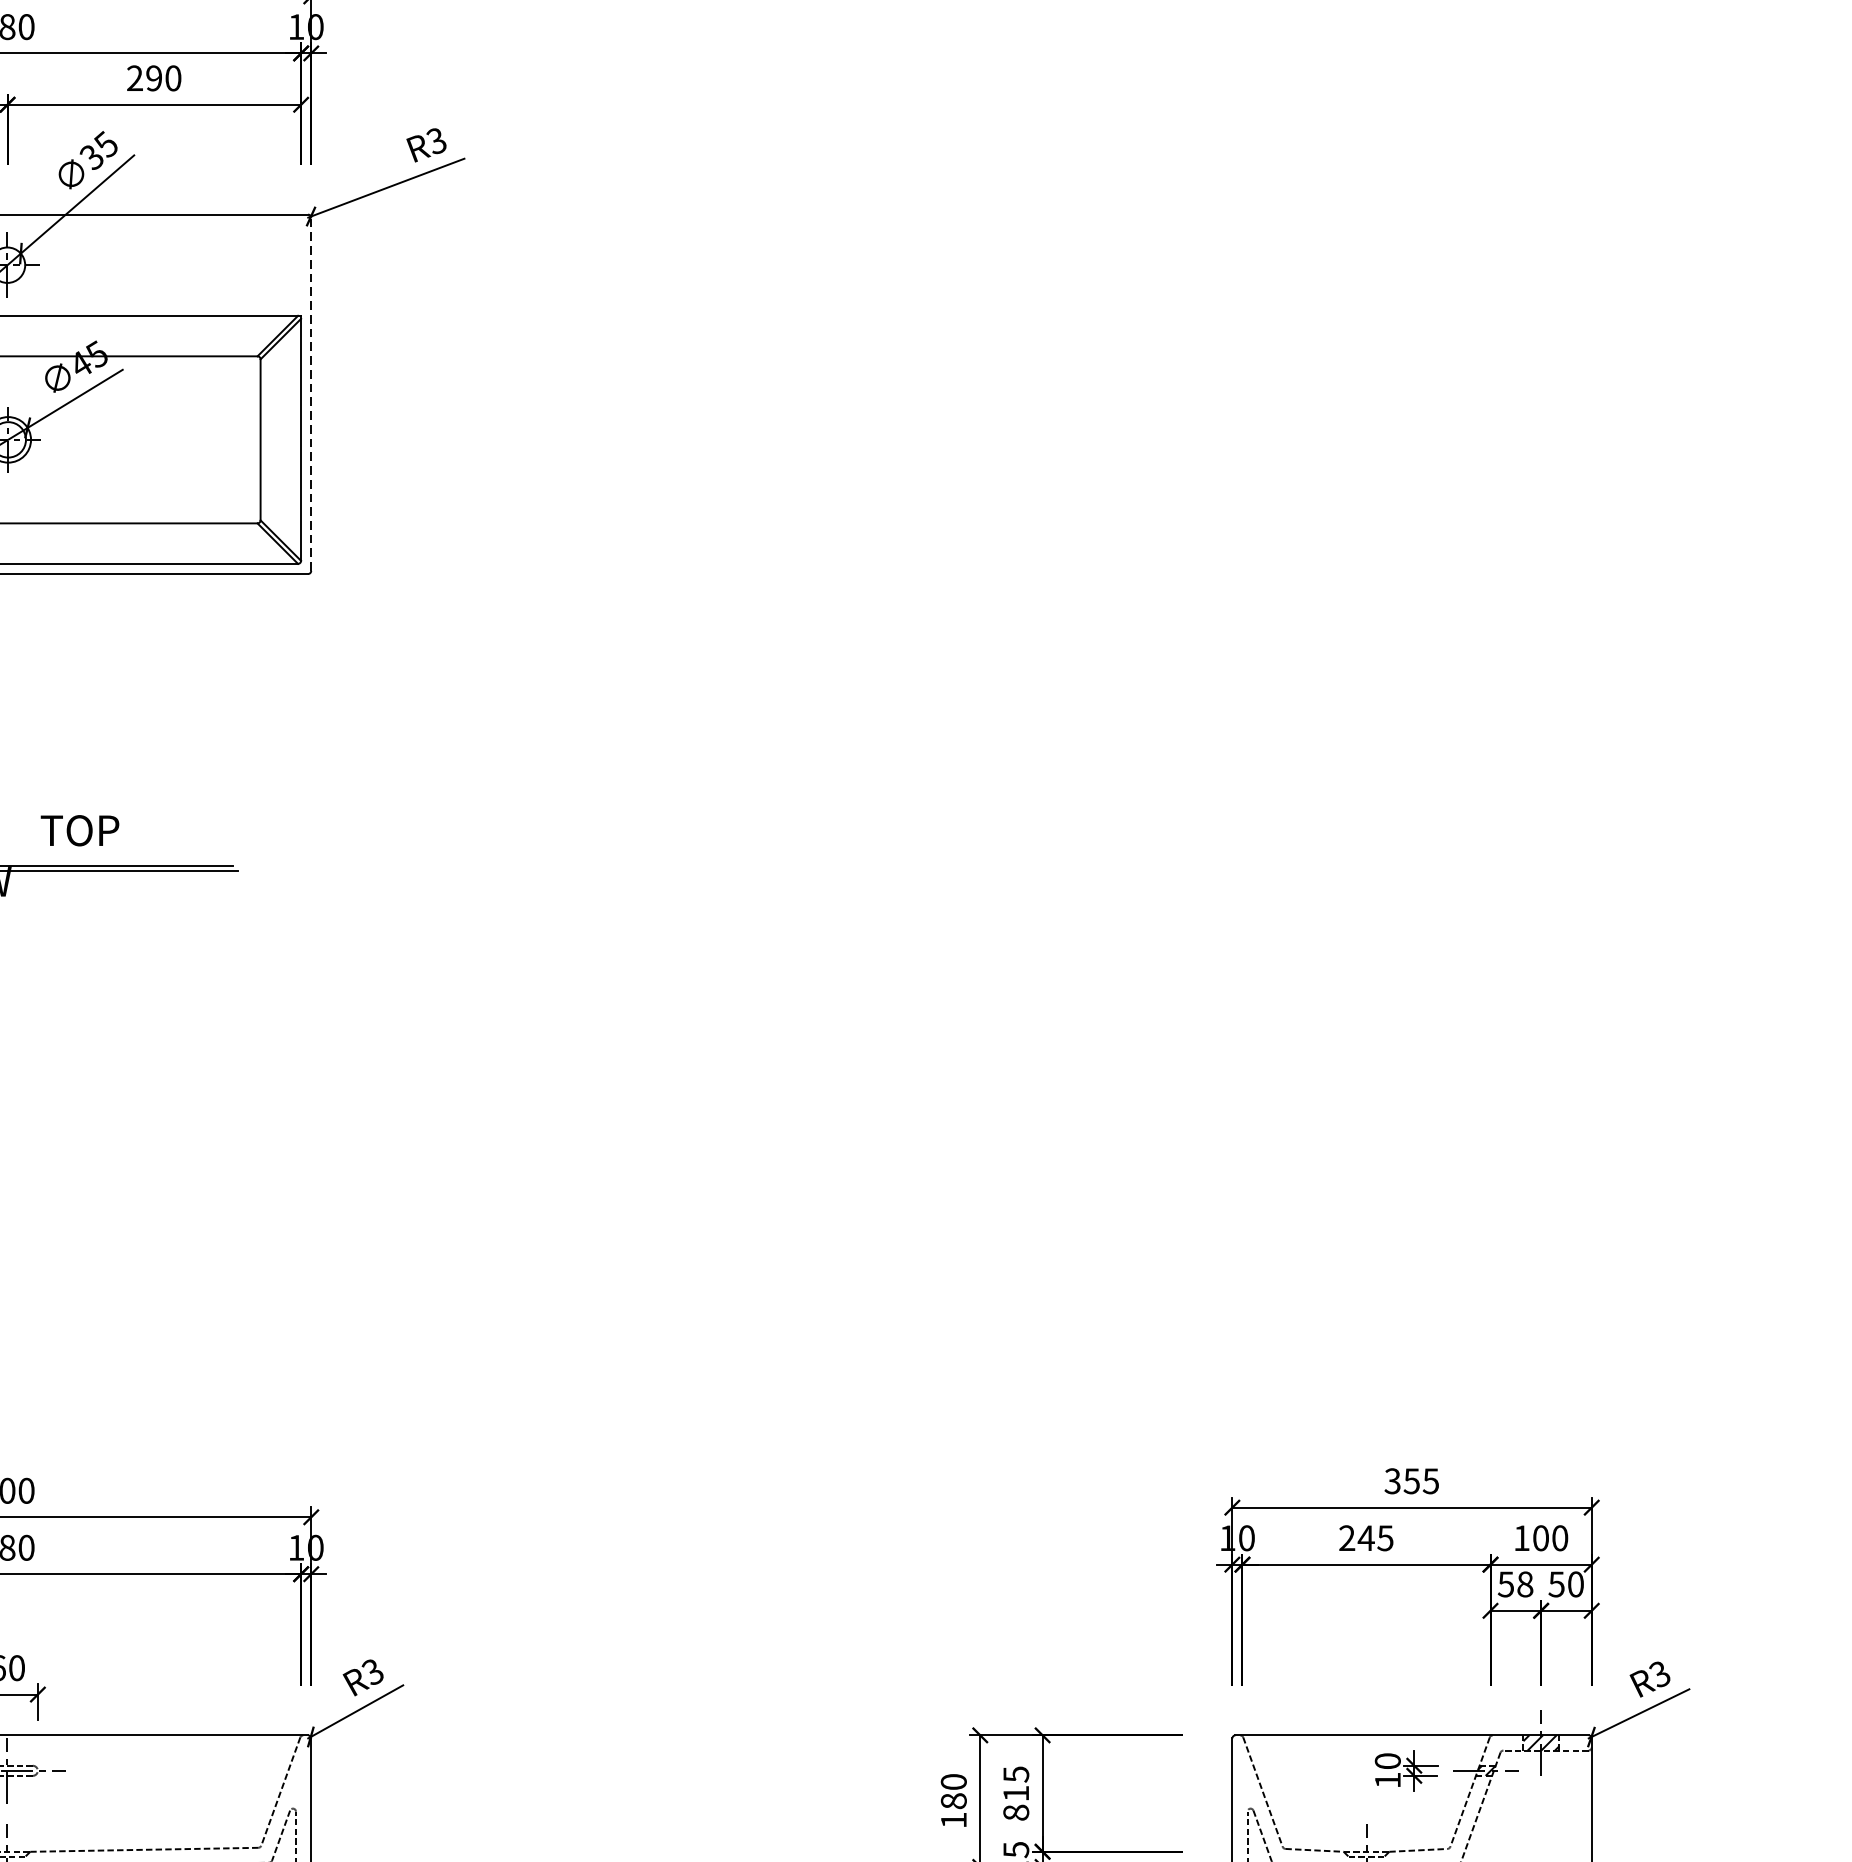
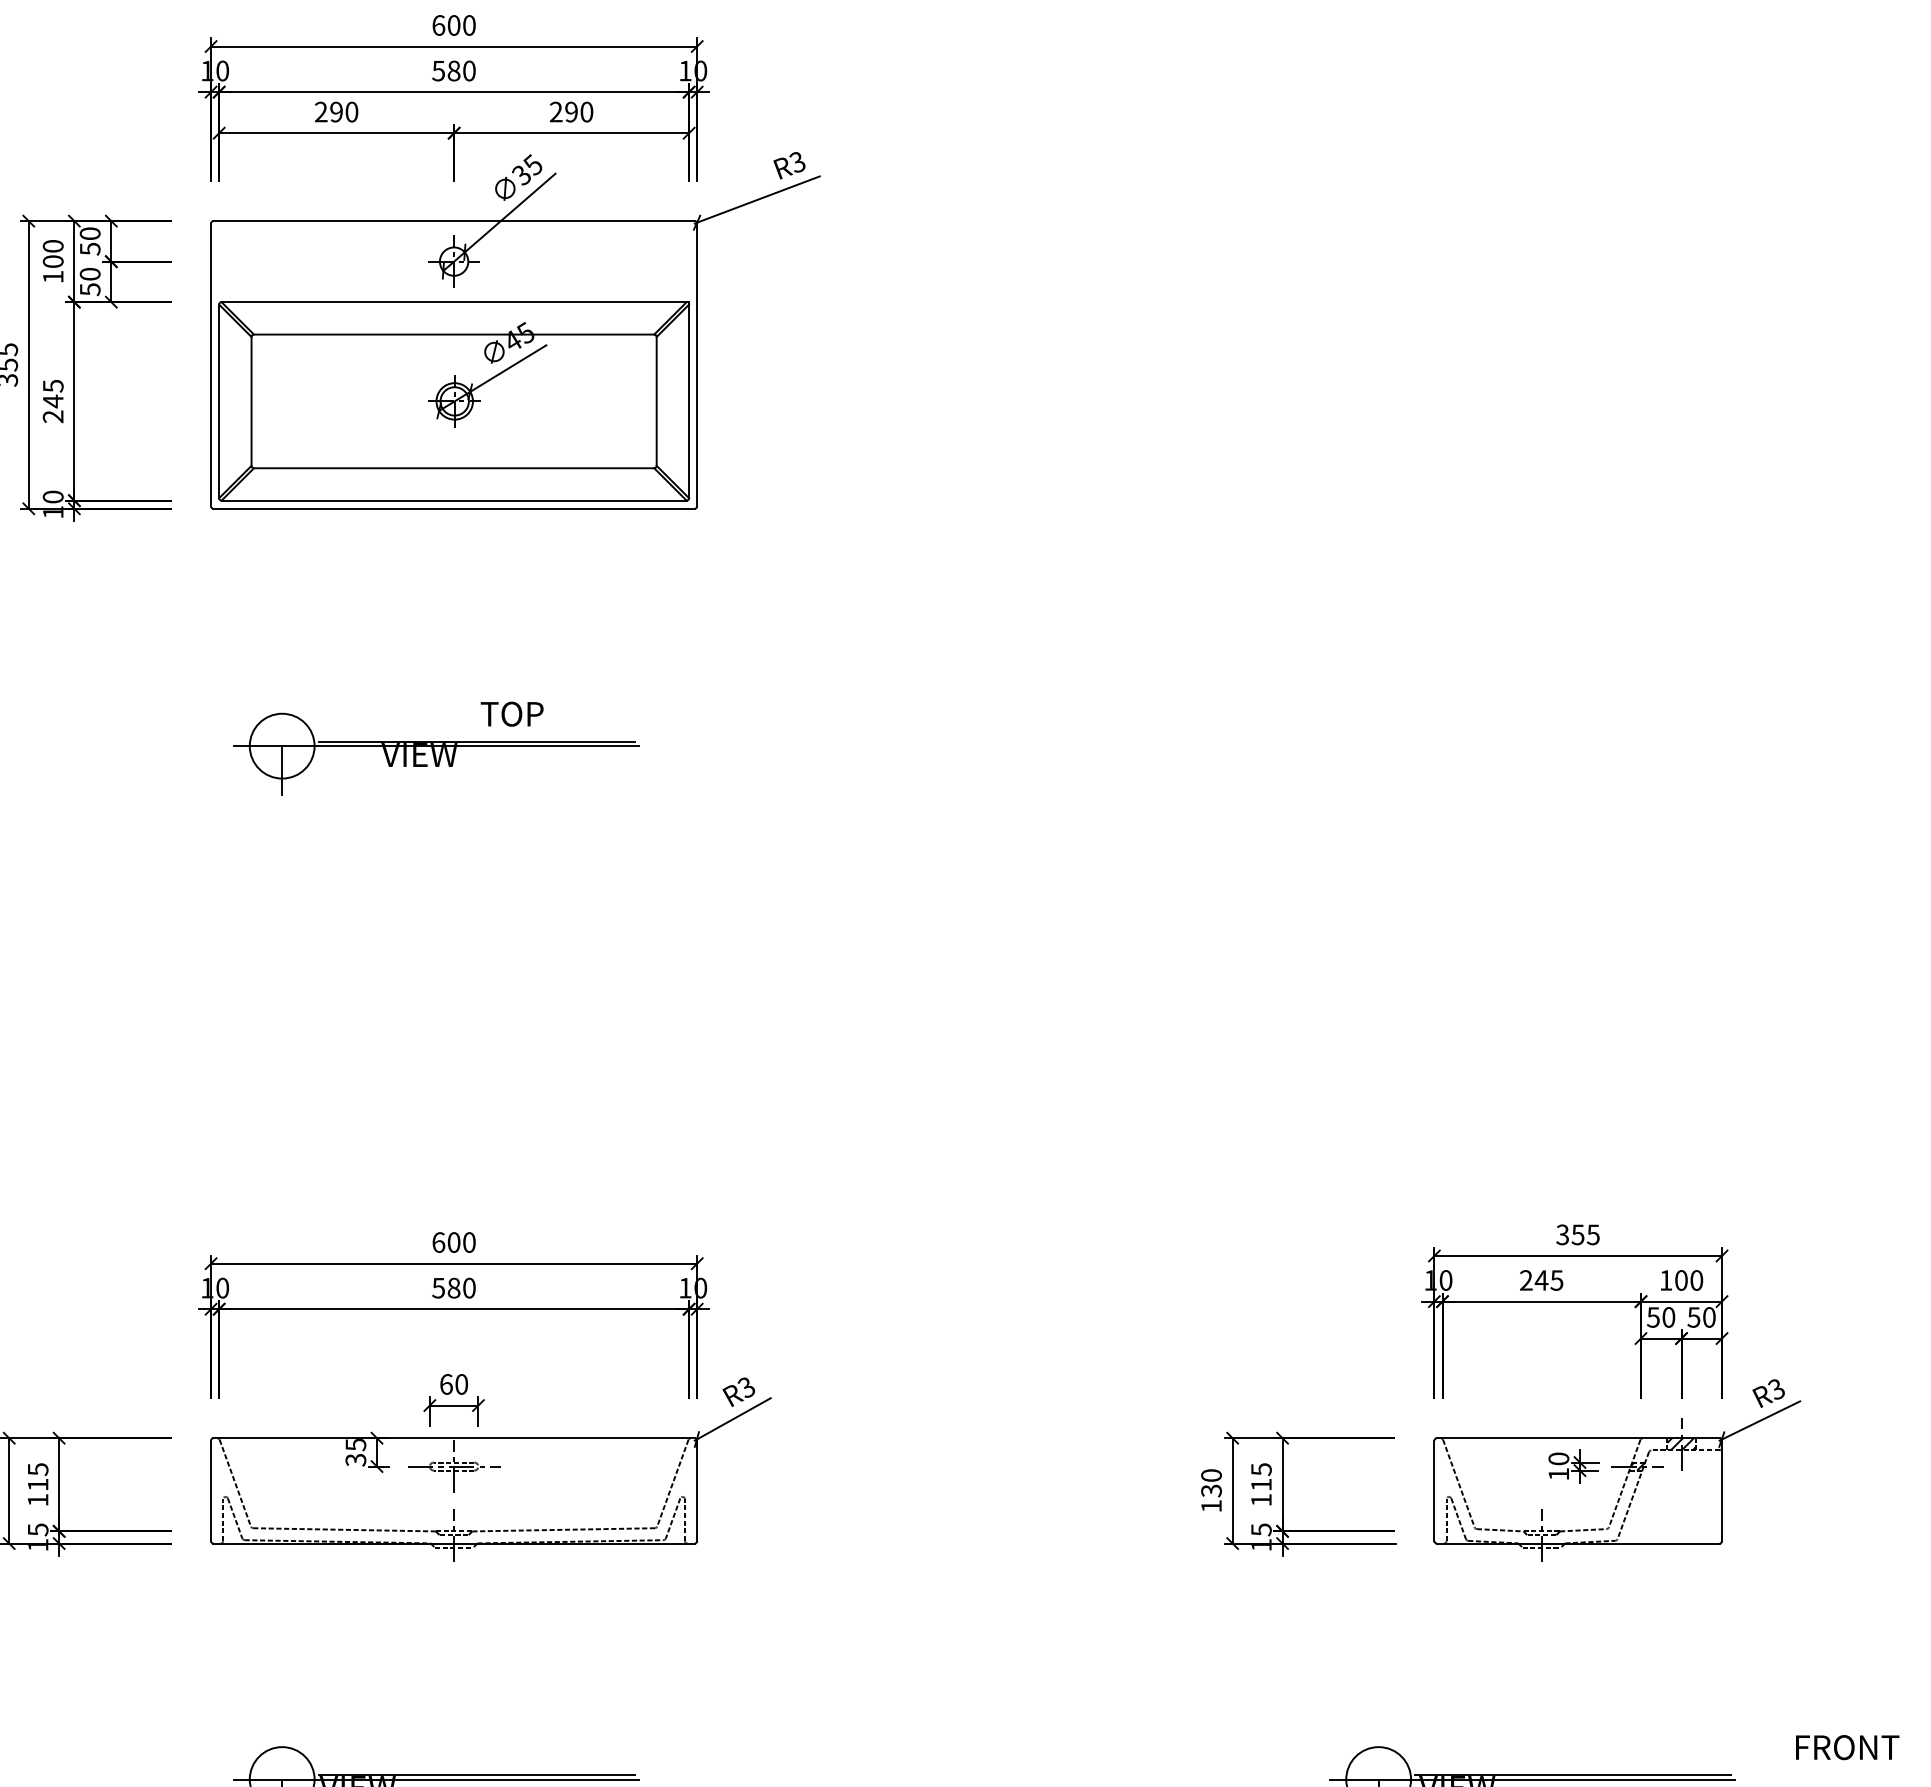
line: (311, 393) -> (697, 364), dashed -> solid
text: (1524, 1584) -> (1668, 1317), 58 -> 50
text: (953, 1800) -> (1211, 1490), 180 -> 130
text: (1016, 1811) -> (1261, 1499), 815 -> 115

